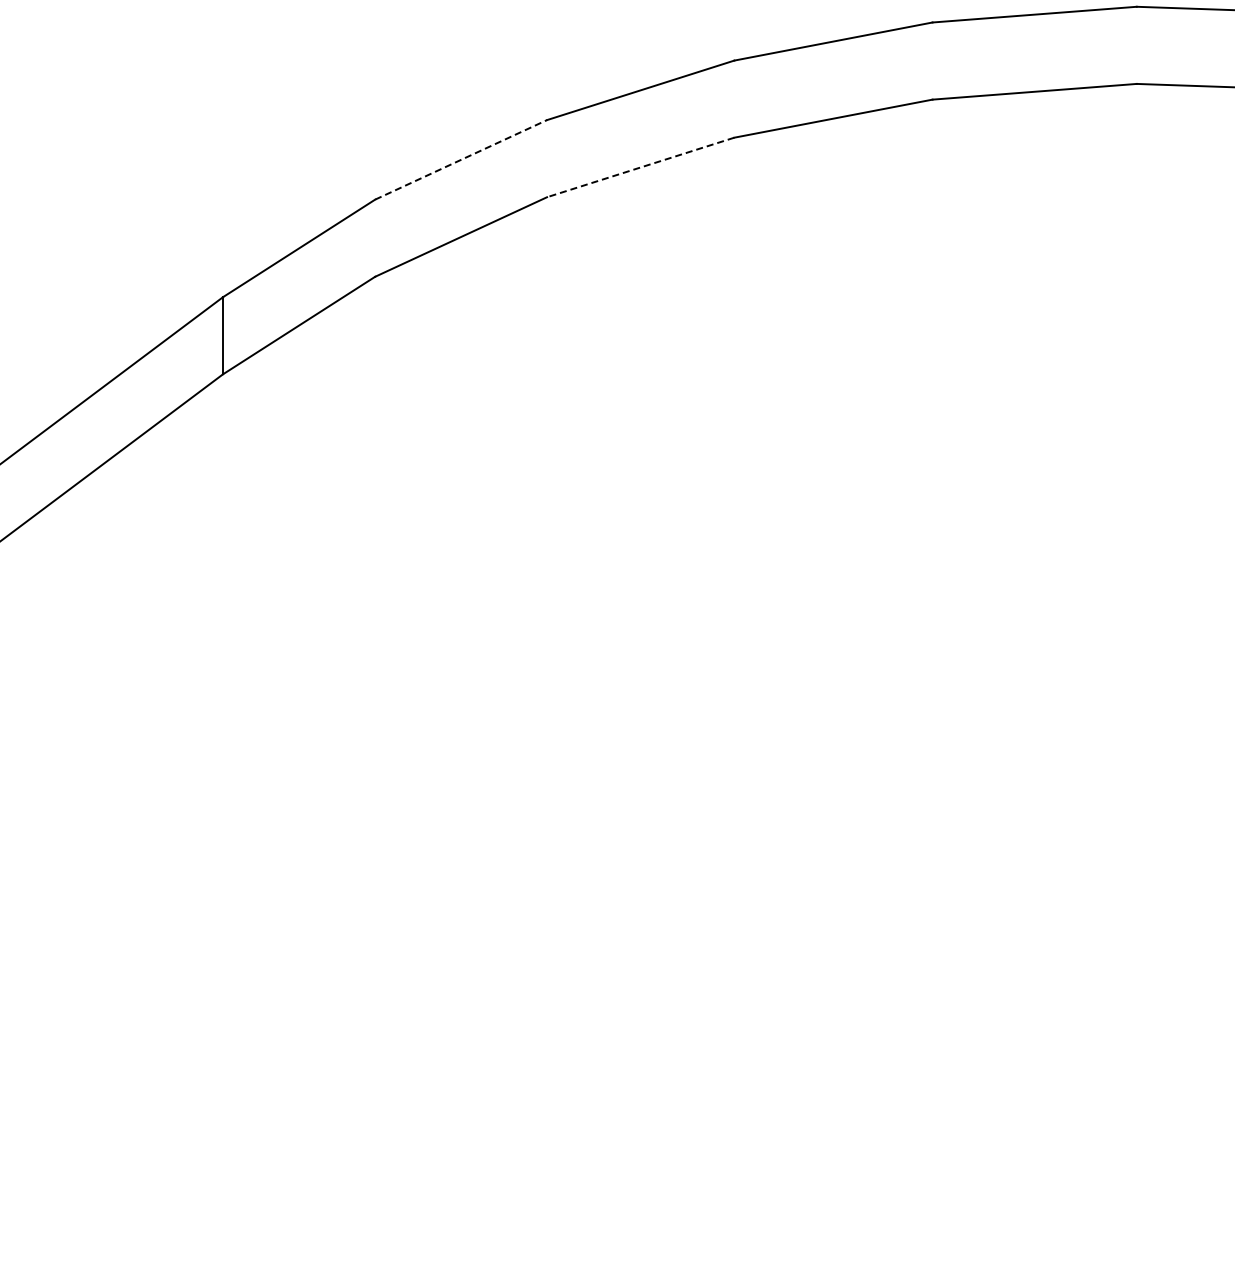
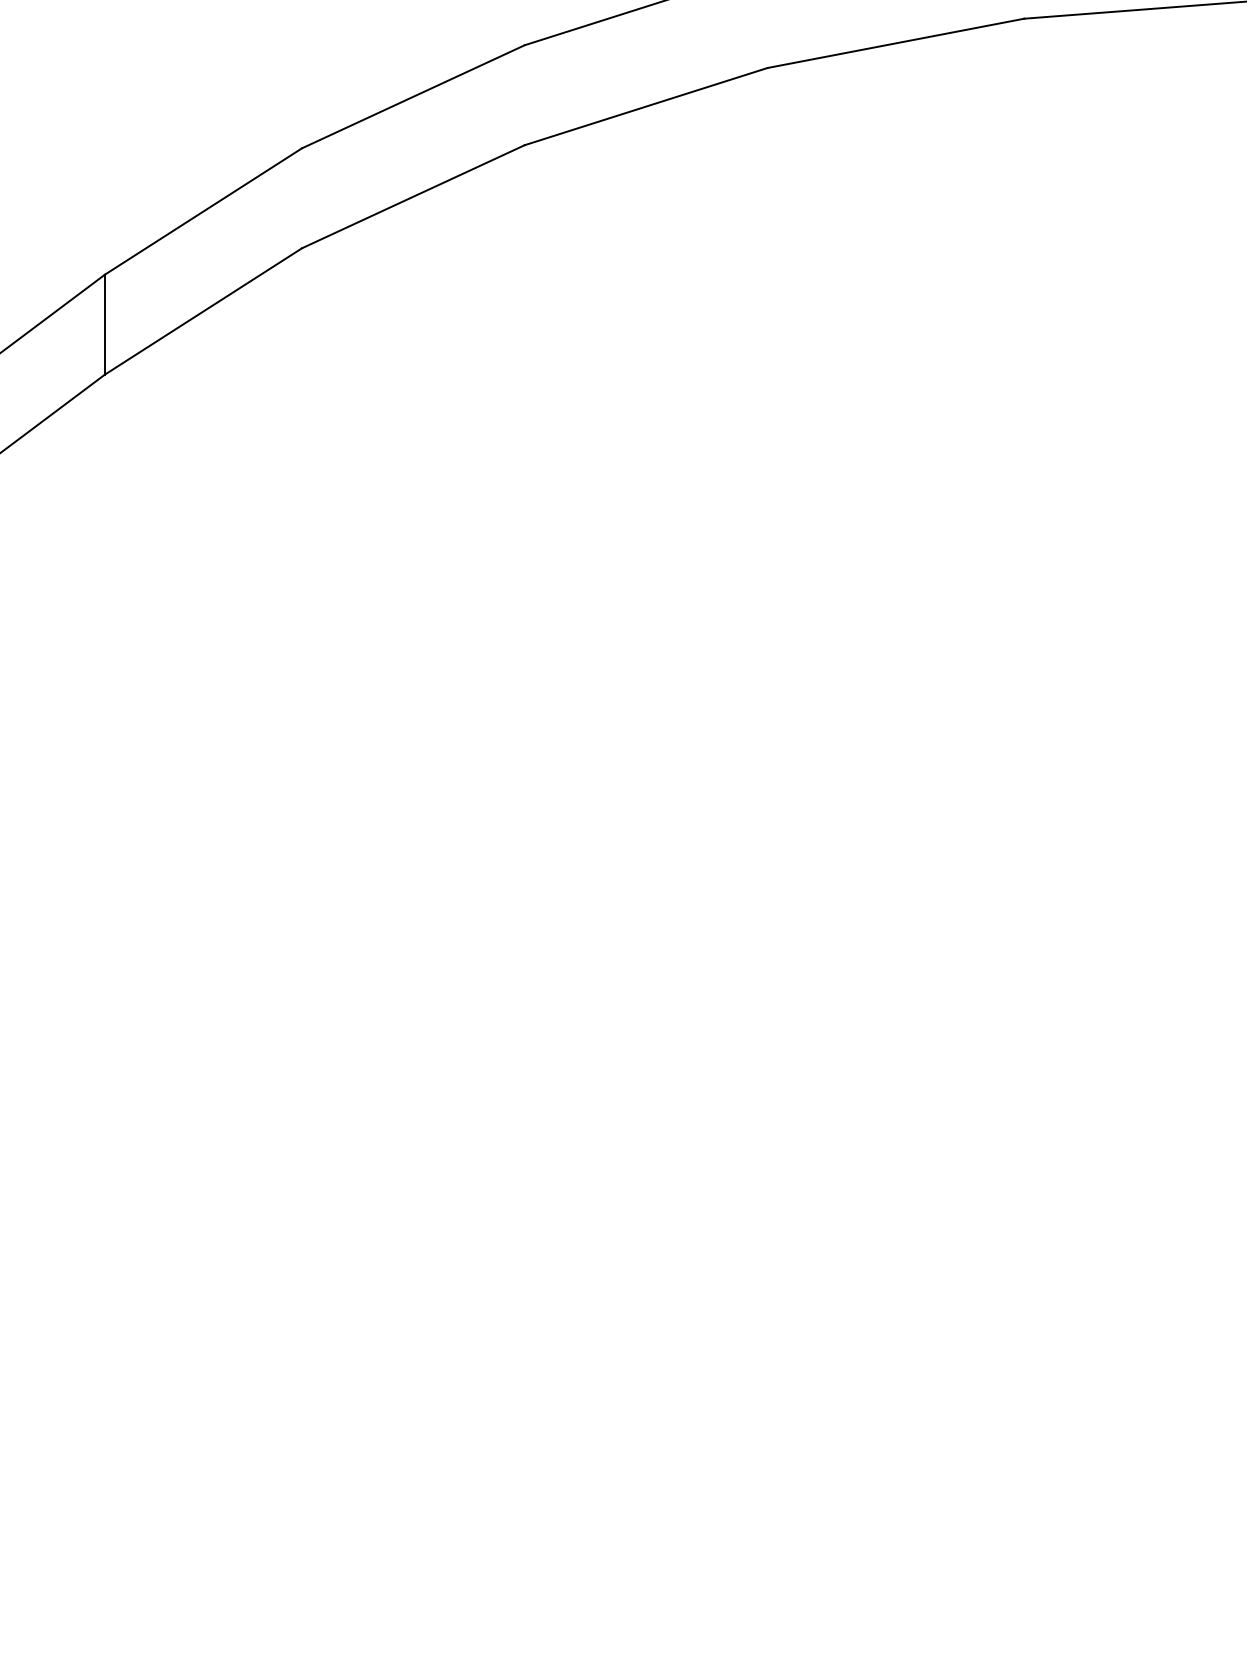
line: (461, 159) -> (413, 96), dashed -> solid
line: (640, 167) -> (645, 106), dashed -> solid

